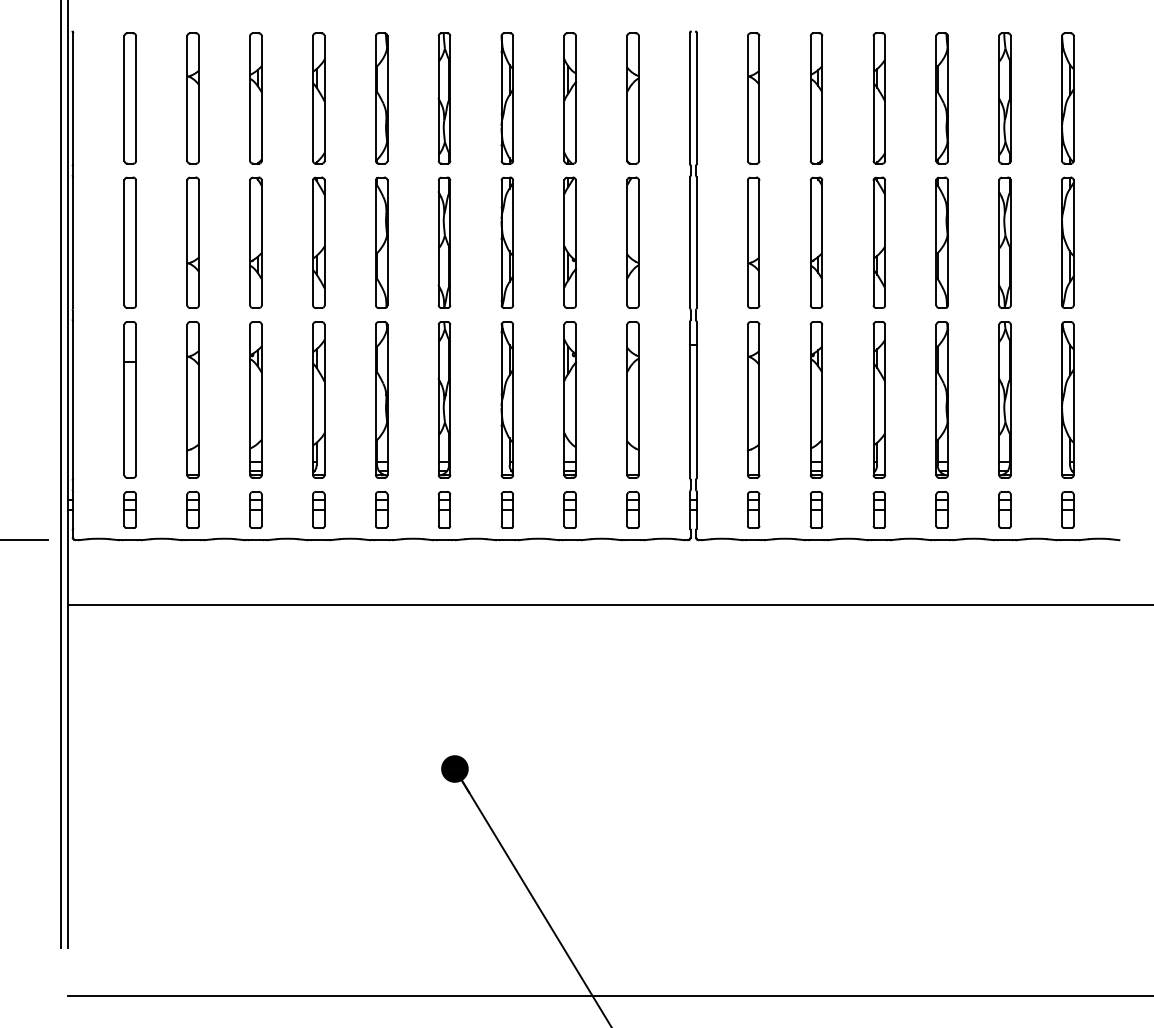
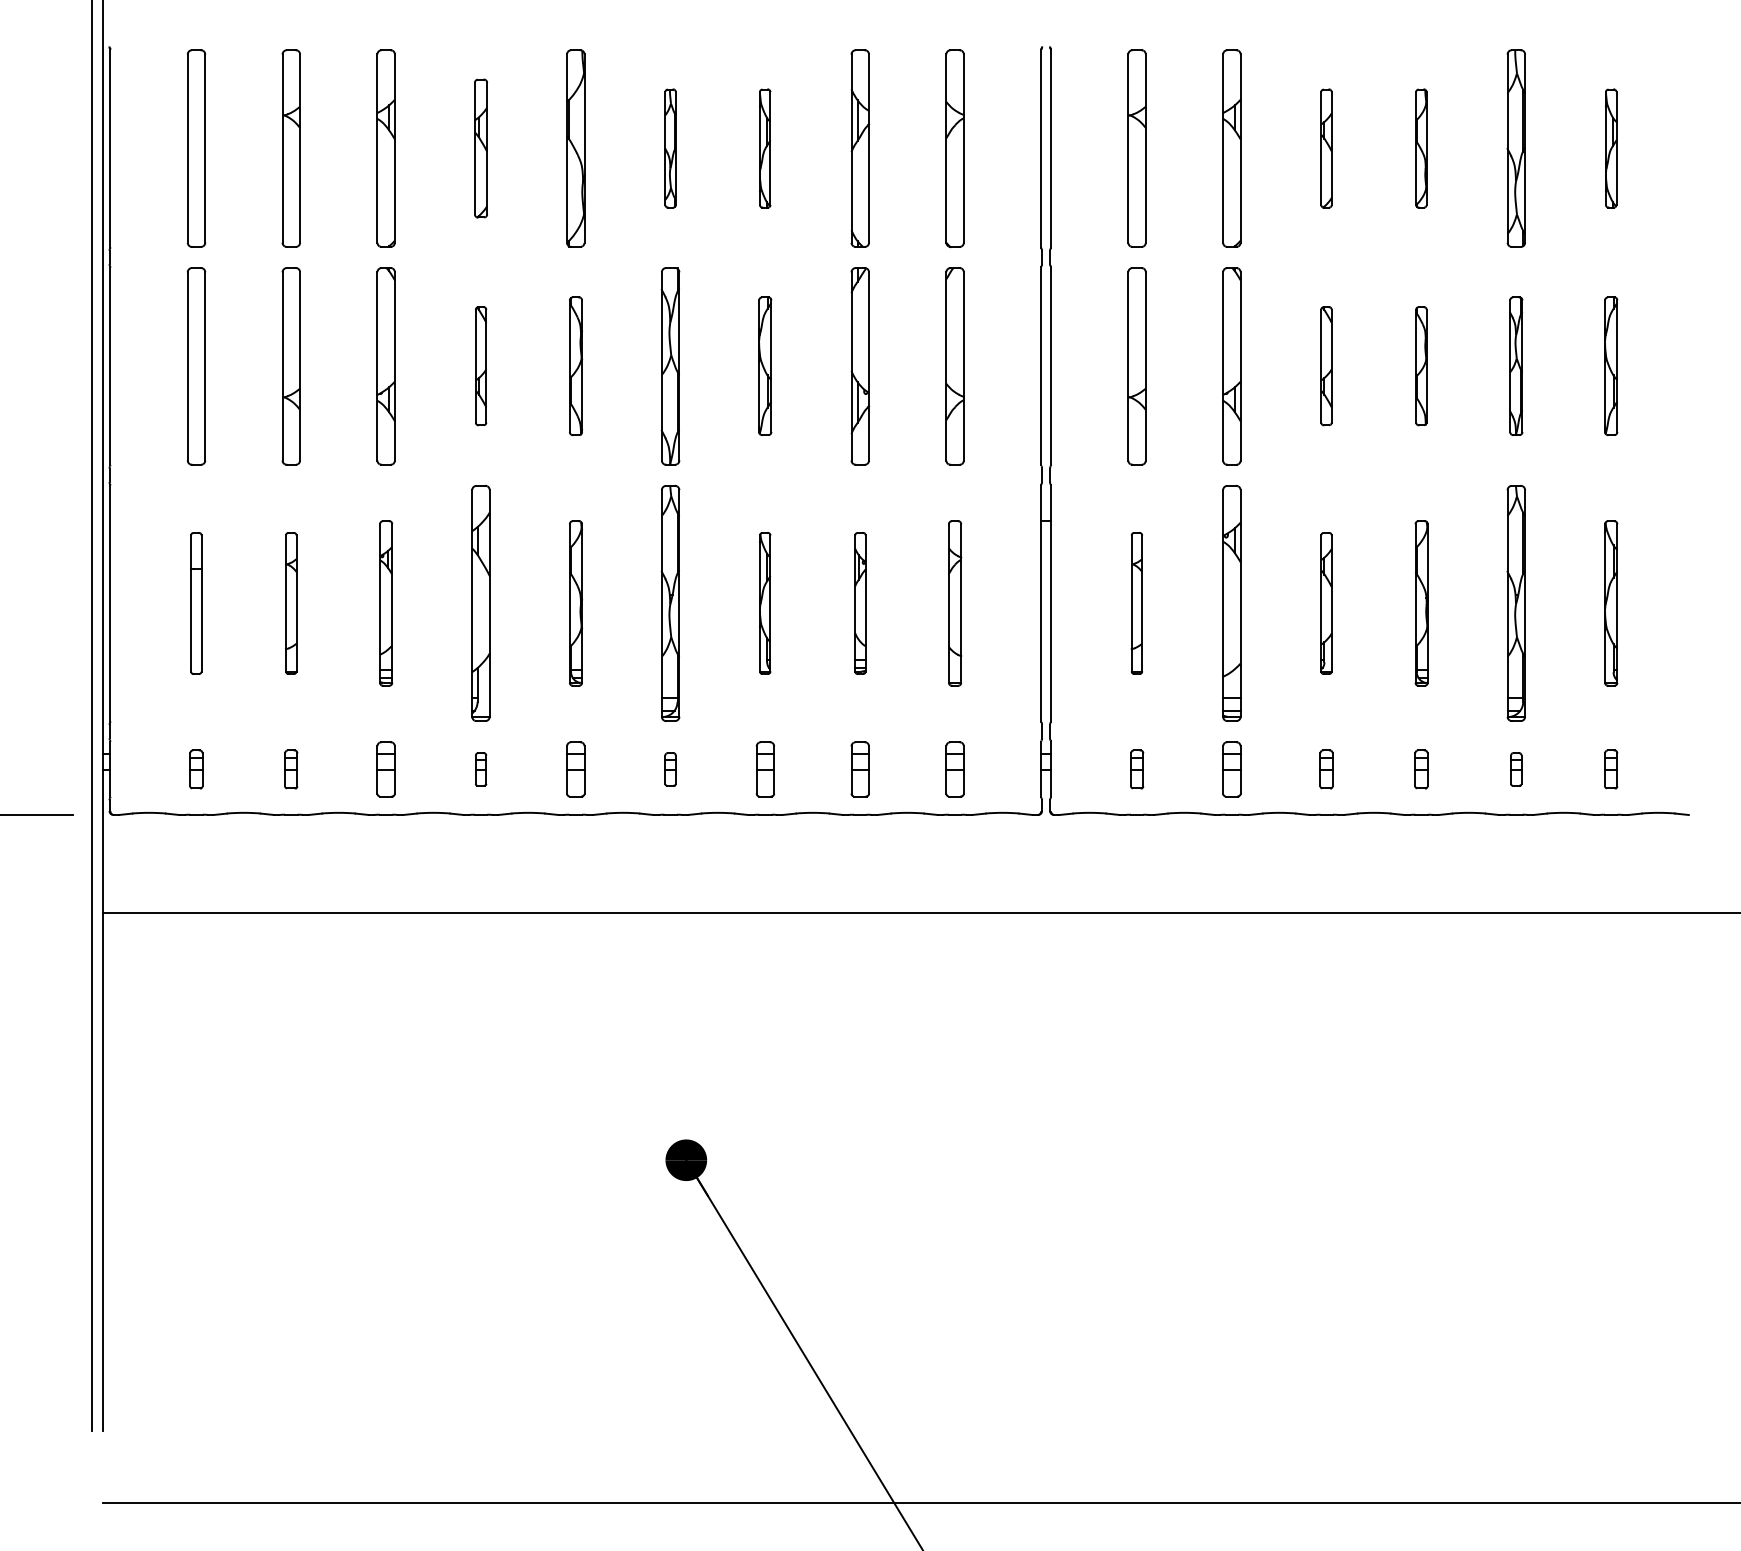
part: (318, 98) -> (480, 148), size x0.7
part: (444, 98) -> (670, 148), size x0.6
part: (506, 98) -> (764, 148), size x0.6
part: (878, 98) -> (1325, 148), size x0.6
part: (941, 98) -> (1420, 148), size x0.6
part: (1067, 98) -> (1610, 148), size x0.6
part: (318, 242) -> (480, 365), size x0.6
part: (381, 242) -> (575, 365), size x0.7
part: (506, 242) -> (764, 365), size x0.7
part: (878, 242) -> (1325, 365), size x0.6
part: (941, 242) -> (1420, 365), size x0.6
part: (1004, 242) -> (1515, 365), size x0.7
part: (1067, 242) -> (1610, 365), size x0.7
part: (129, 399) -> (195, 602), size x0.6
part: (192, 399) -> (290, 602), size x0.6
part: (255, 399) -> (385, 602), size x0.7
part: (381, 399) -> (575, 602), size x0.7
part: (506, 399) -> (764, 602), size x0.6
part: (570, 399) -> (860, 602), size x0.6
part: (632, 399) -> (954, 602), size x0.7
part: (753, 399) -> (1136, 602), size x0.6
part: (878, 399) -> (1325, 602), size x0.6
part: (942, 399) -> (1421, 602), size x0.7
part: (1067, 399) -> (1610, 602), size x0.7
part: (129, 509) -> (195, 768), size x0.7
part: (192, 509) -> (290, 768), size x0.7
part: (318, 509) -> (480, 768), size x0.6
part: (444, 509) -> (670, 768), size x0.6
part: (753, 509) -> (1136, 768), size x0.7
part: (878, 509) -> (1325, 768), size x0.7
part: (941, 509) -> (1420, 768), size x0.7
part: (1004, 509) -> (1515, 768), size x0.6
part: (1067, 509) -> (1610, 768), size x0.7

